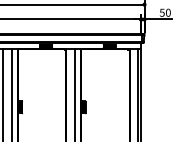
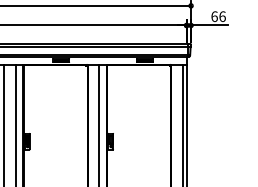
text: (165, 12) -> (218, 16), 50 -> 66

